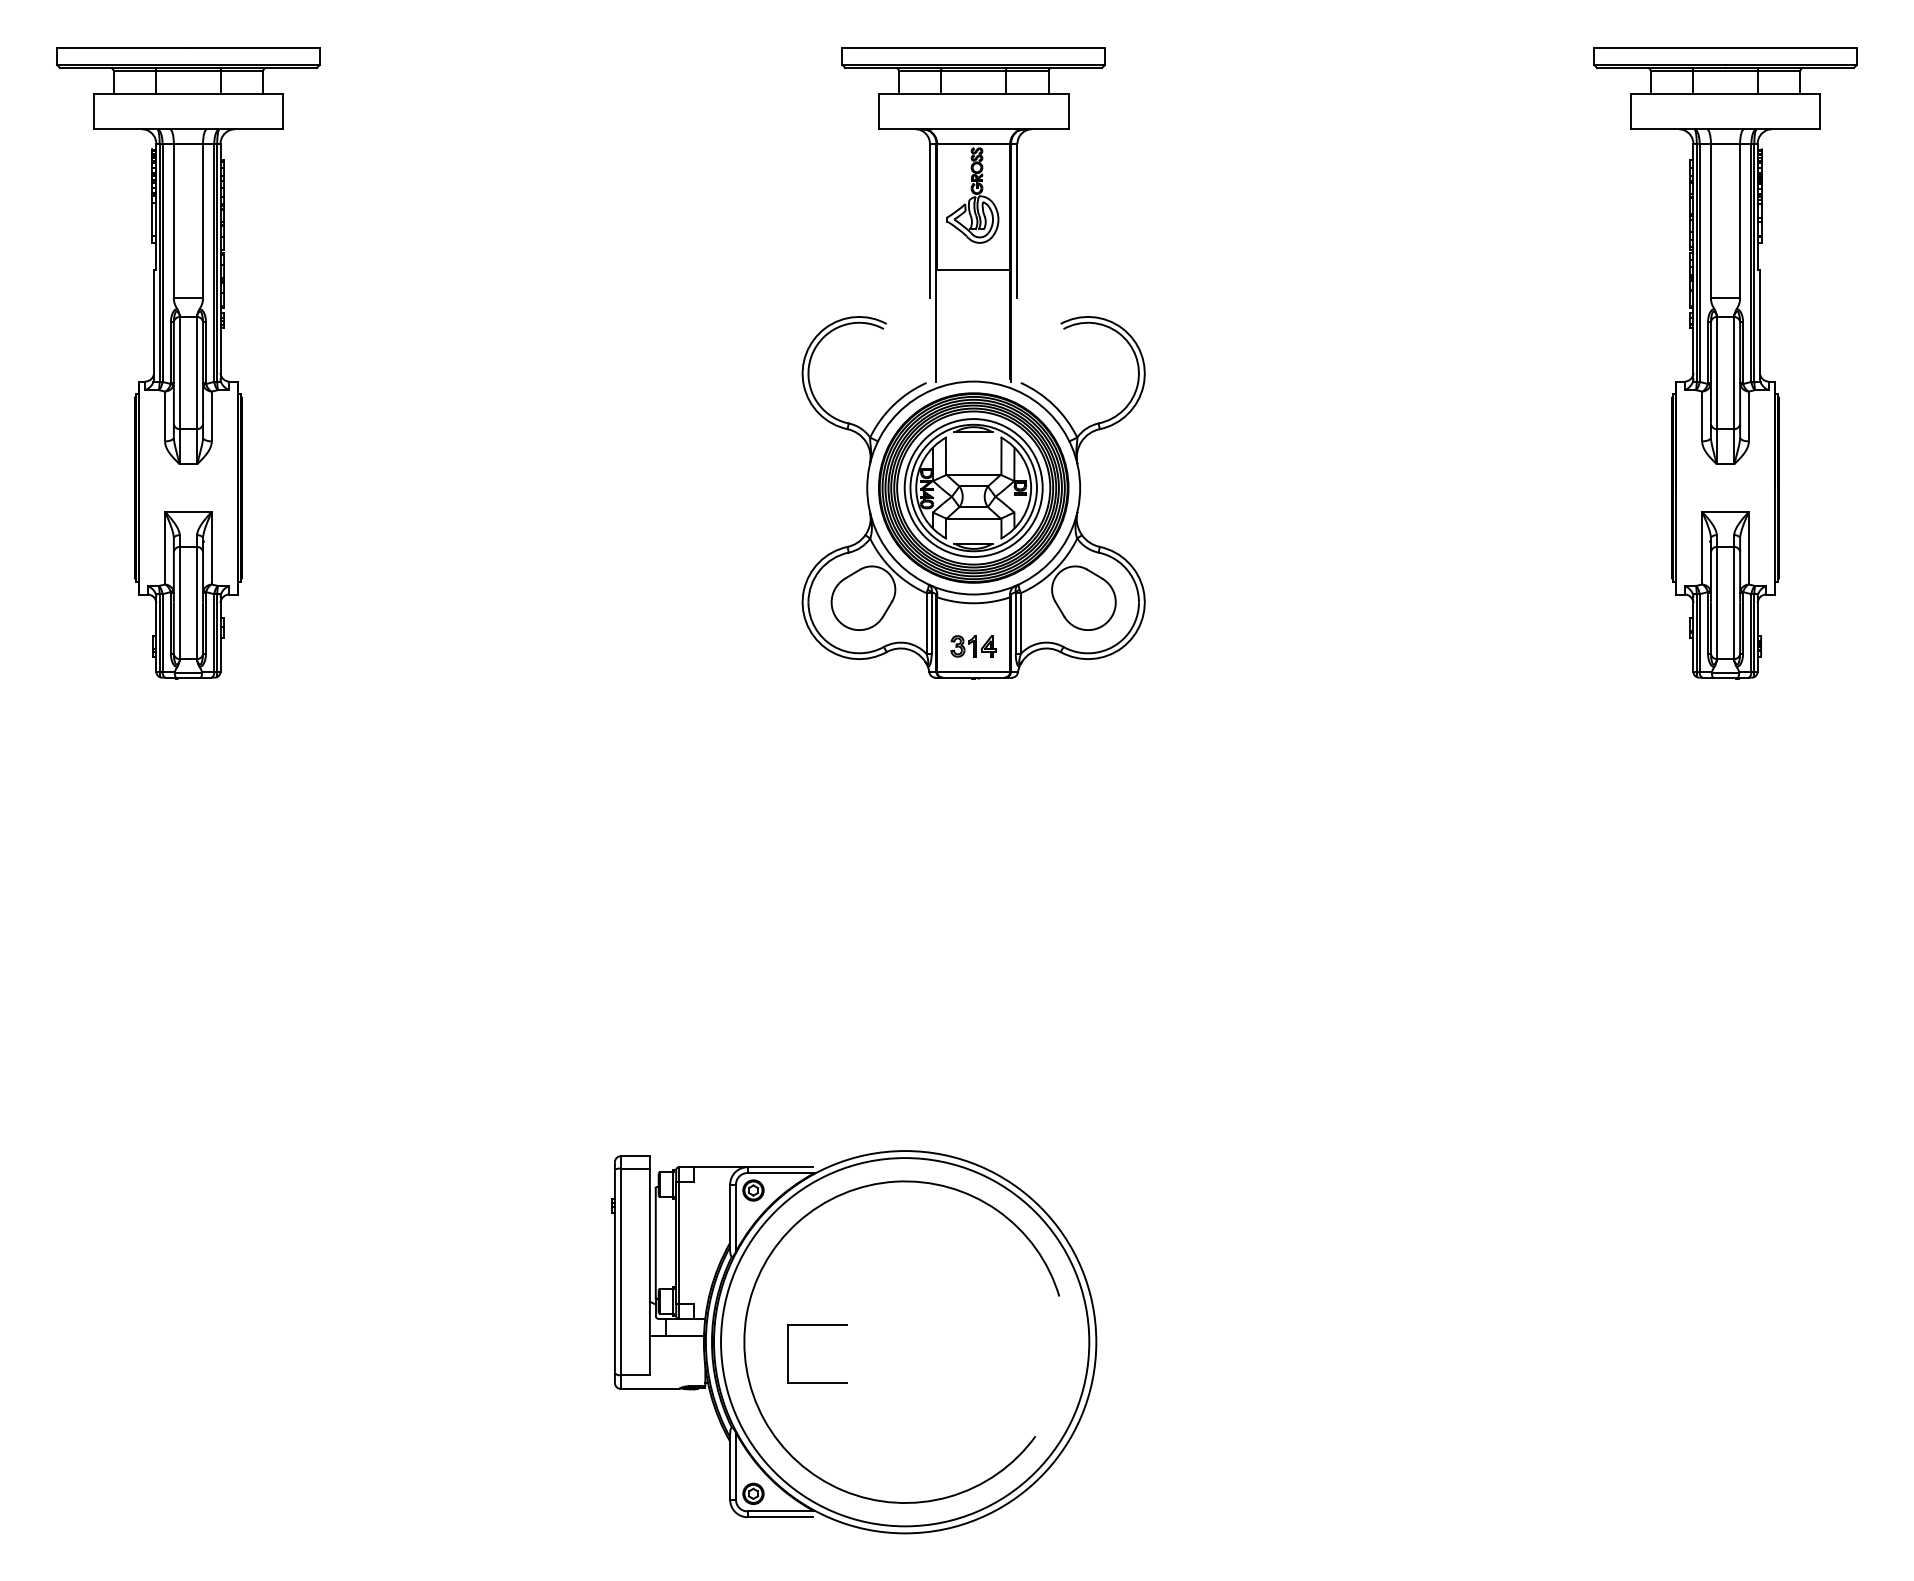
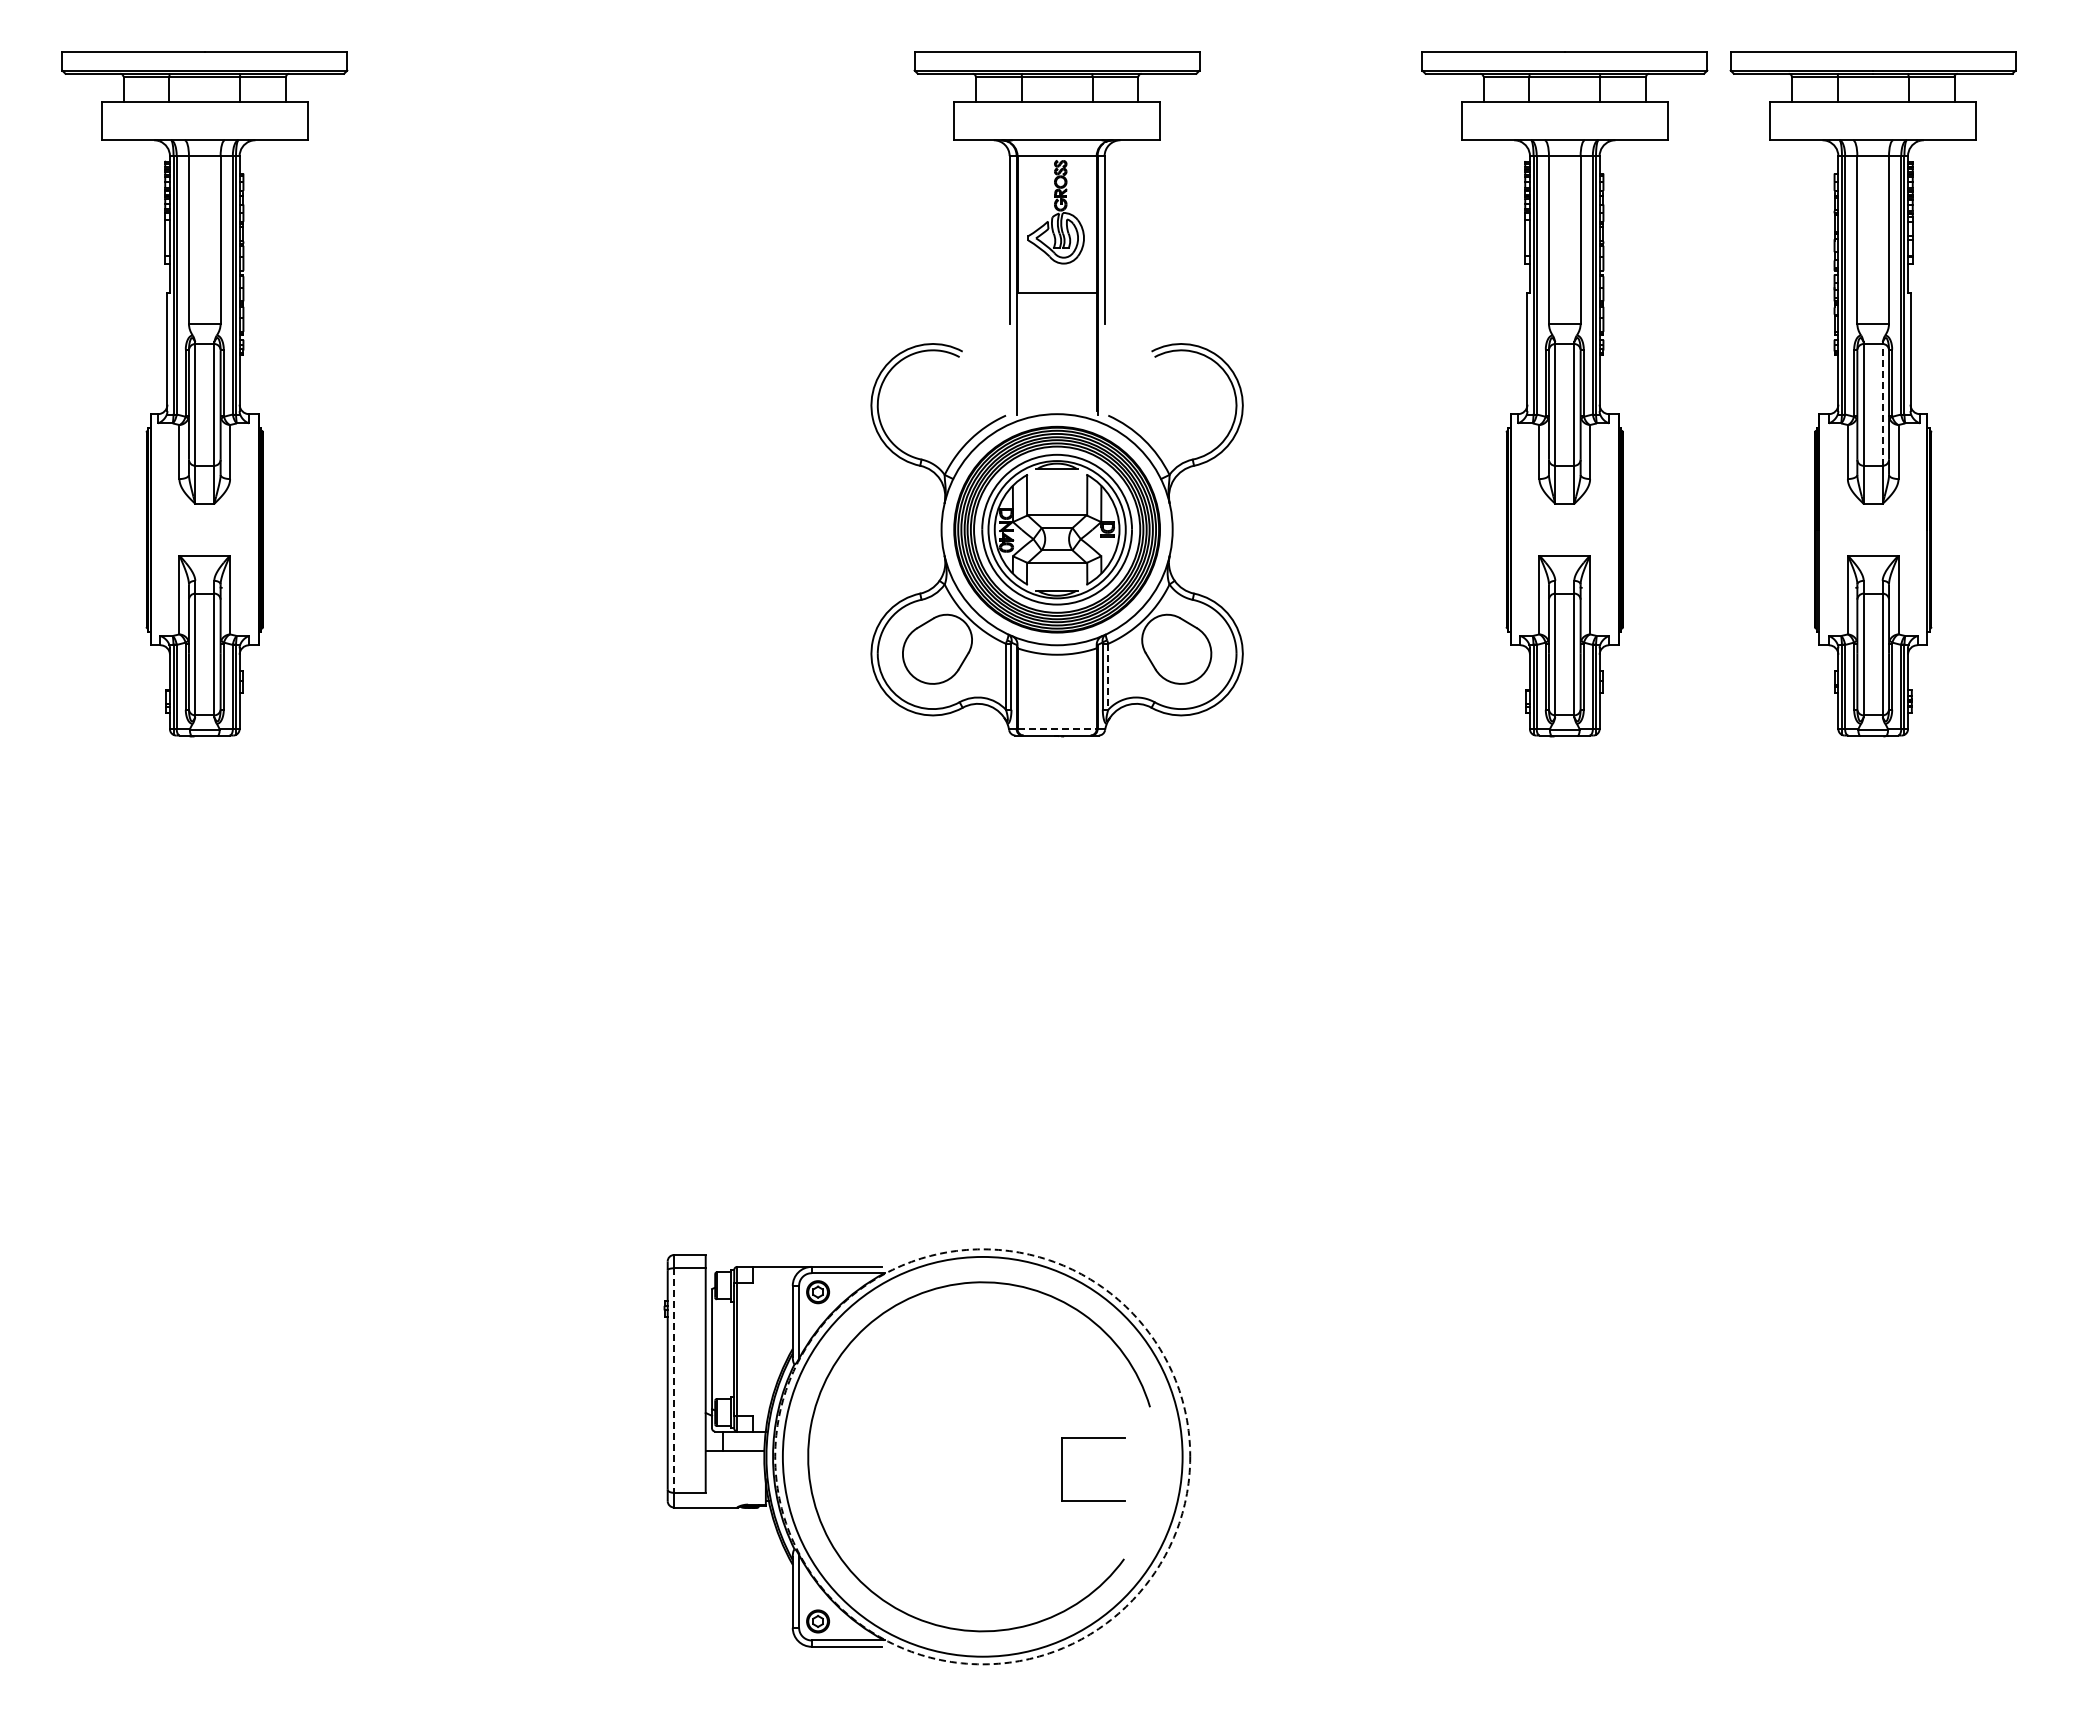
part: (1441, 363) -> (1564, 394), added
line: (1734, 372) -> (1882, 404), solid -> dashed
line: (1021, 623) -> (1108, 676), solid -> dashed
part: (973, 646) -> (1056, 701), removed
line: (974, 672) -> (1057, 729), solid -> dashed
line: (621, 1272) -> (674, 1381), solid -> dashed
part: (817, 1325) -> (1093, 1438), moved
circle: (904, 1341) -> (982, 1456), solid -> dashed

